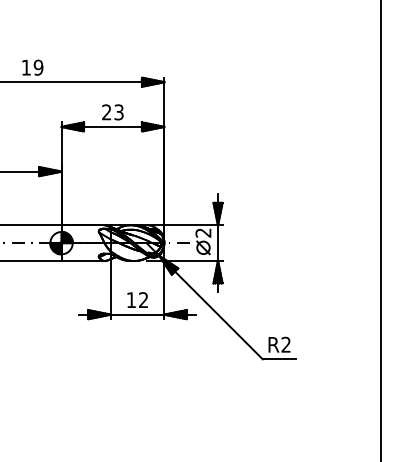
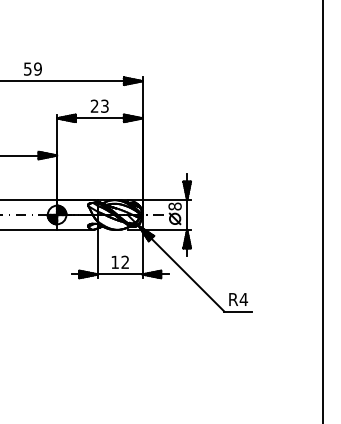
text: (25, 66) -> (27, 68), 19 -> 59
text: (202, 232) -> (174, 206), 2 -> 8
text: (285, 343) -> (243, 298), R2 -> R4

